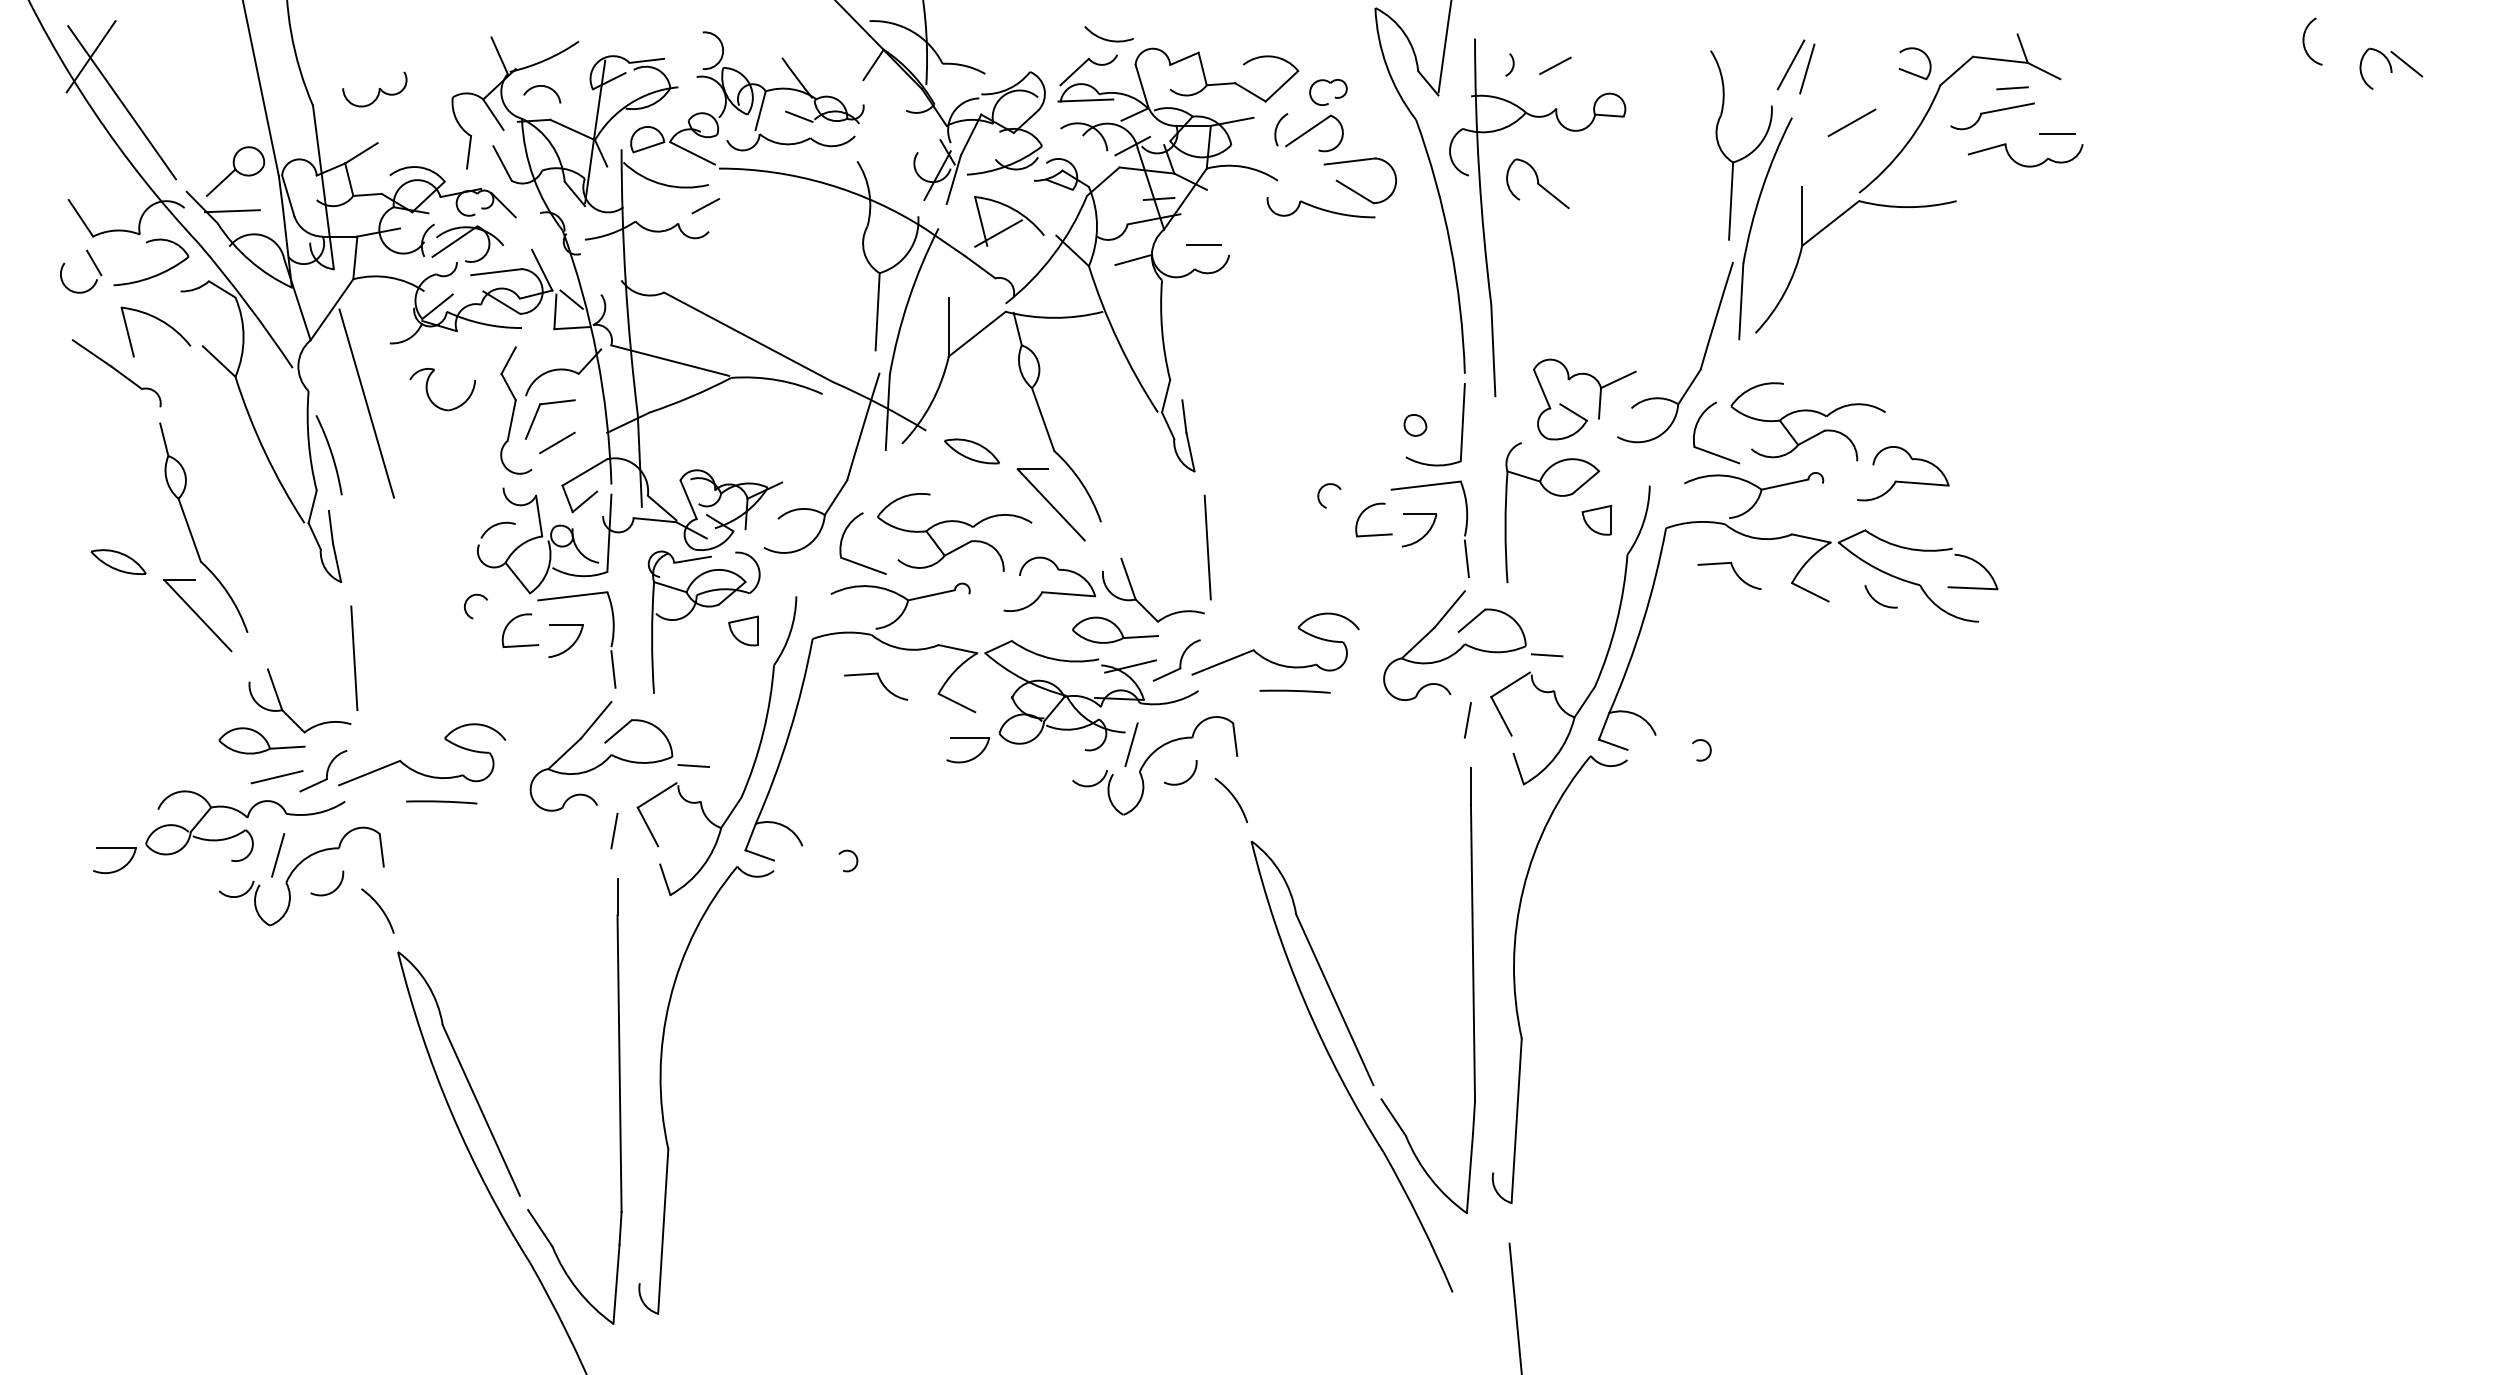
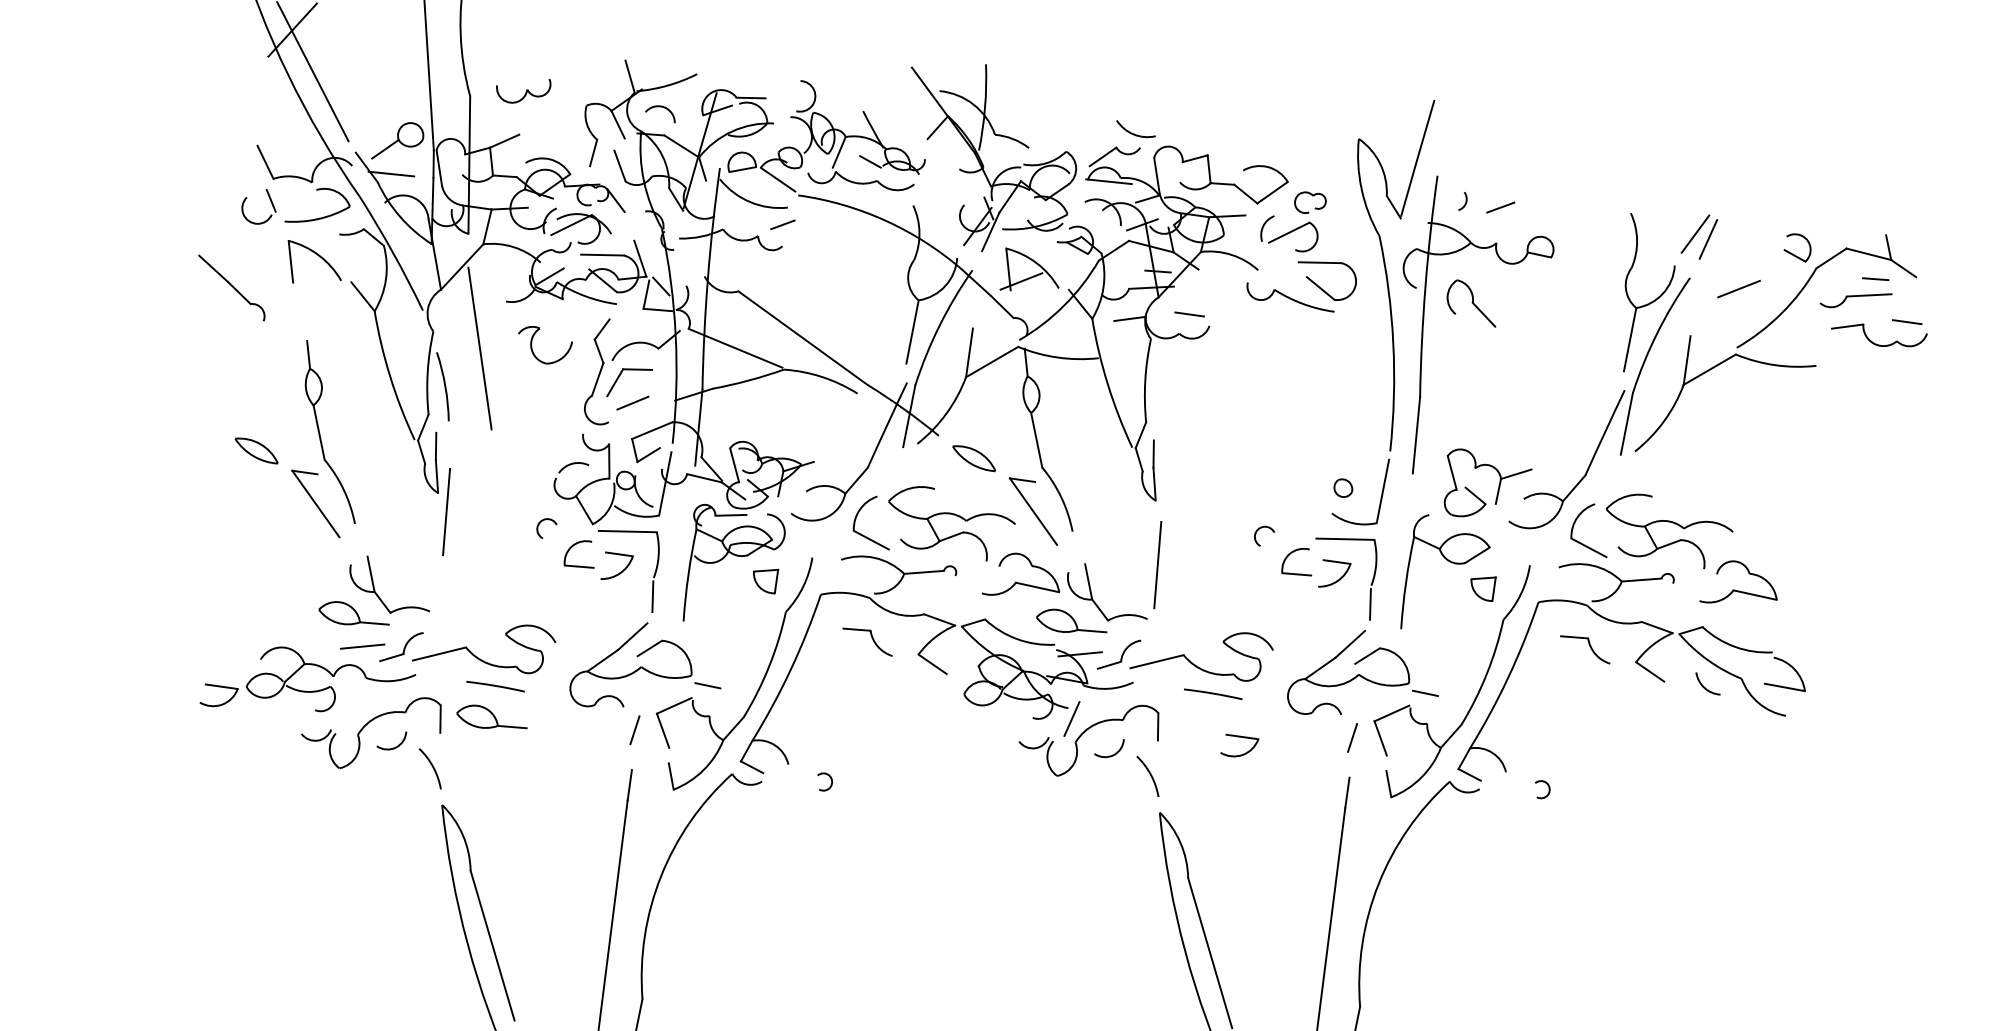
part: (116, 373) -> (231, 288), moved
line: (354, 657) -> (446, 511), moved
part: (971, 758) -> (1241, 754), moved
part: (442, 840) -> (491, 718), added
line: (278, 855) -> (354, 711), removed

